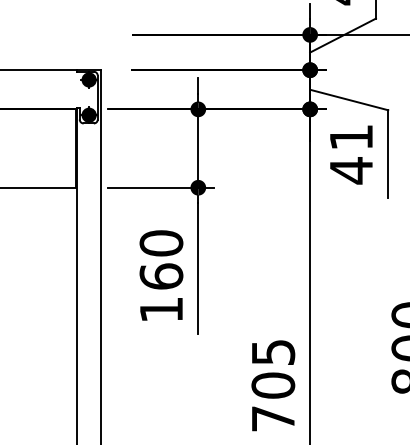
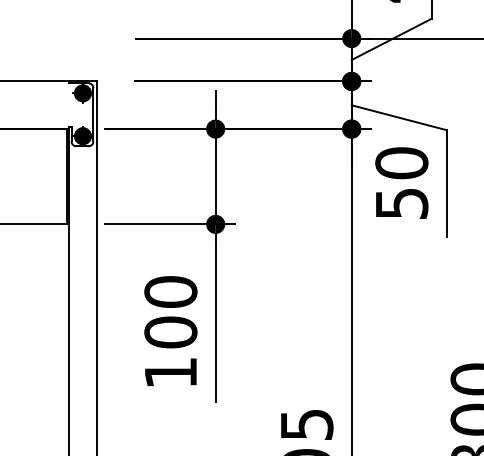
text: (351, 154) -> (401, 183), 41 -> 50
text: (161, 276) -> (170, 332), 160 -> 100

